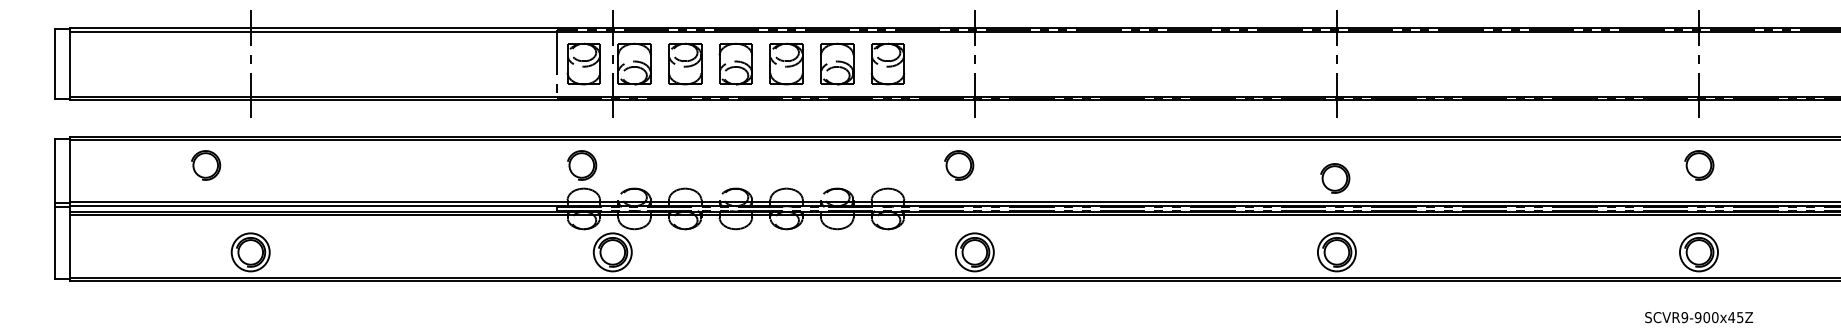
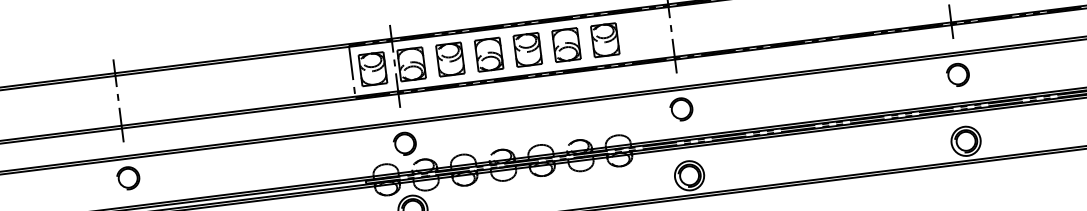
part: (206, 165) -> (128, 178), moved
part: (582, 165) -> (405, 143), moved
part: (959, 165) -> (681, 109), moved
part: (1335, 178) -> (958, 74), moved

